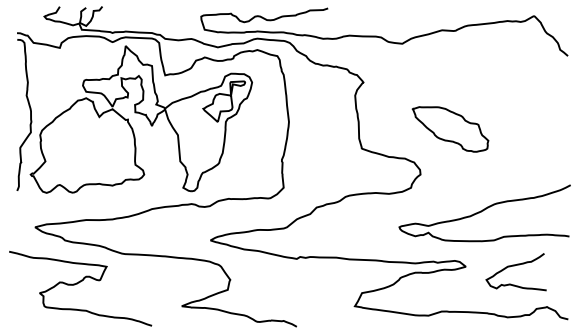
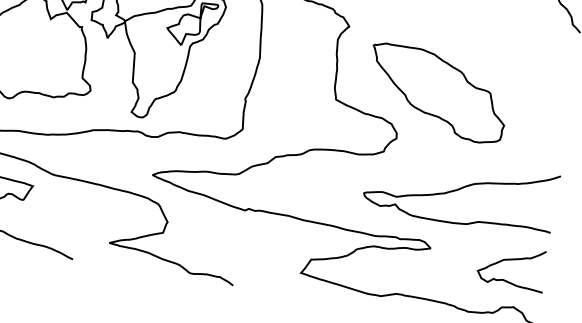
part: (450, 129) -> (437, 93), size x1.67
curve: (514, 266) -> (511, 260), moved

